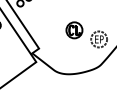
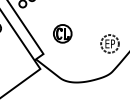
part: (74, 30) -> (62, 34), moved

